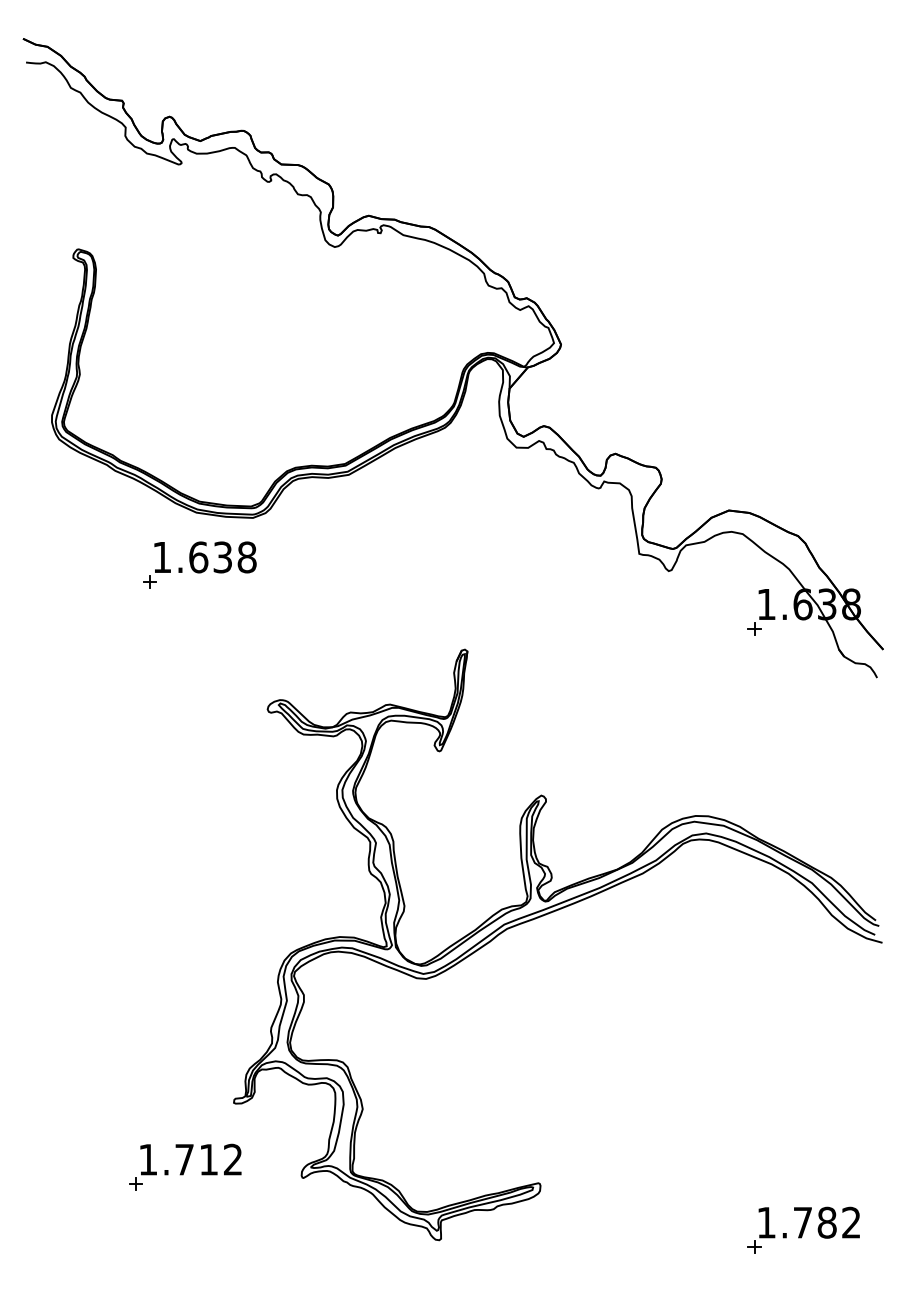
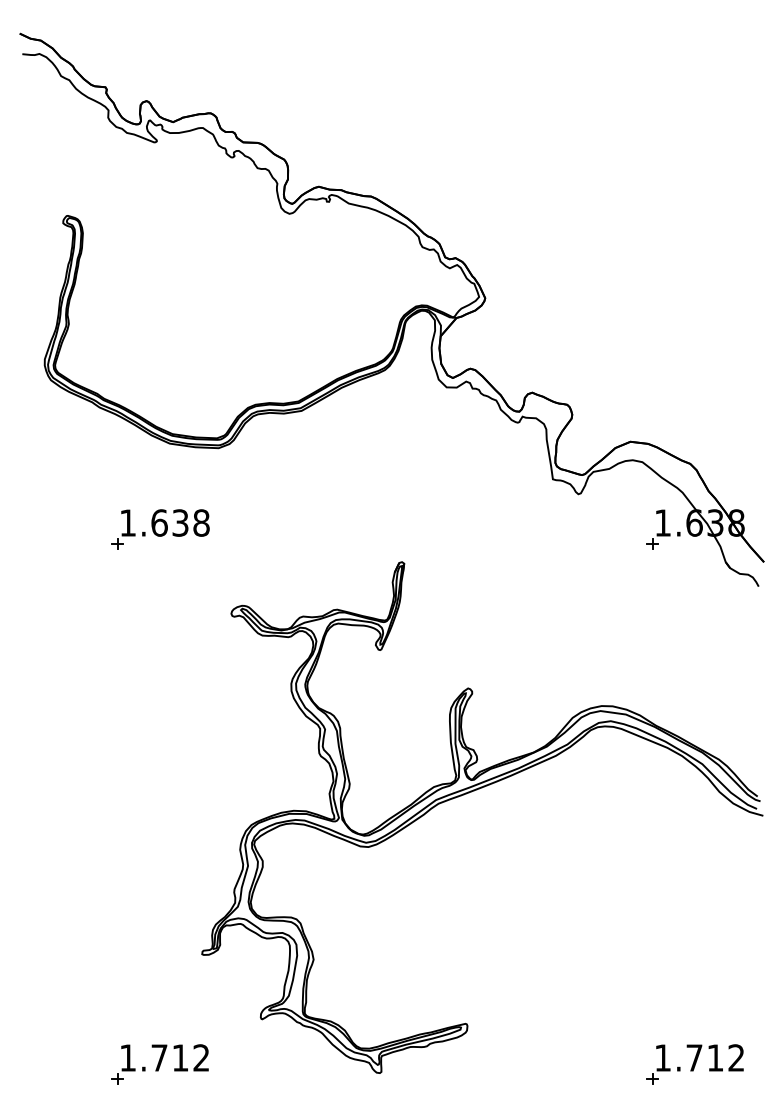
part: (199, 564) -> (160, 529), moved
part: (185, 1166) -> (160, 1063), moved
text: (826, 1222) -> (714, 1057), 1.782 -> 1.712

